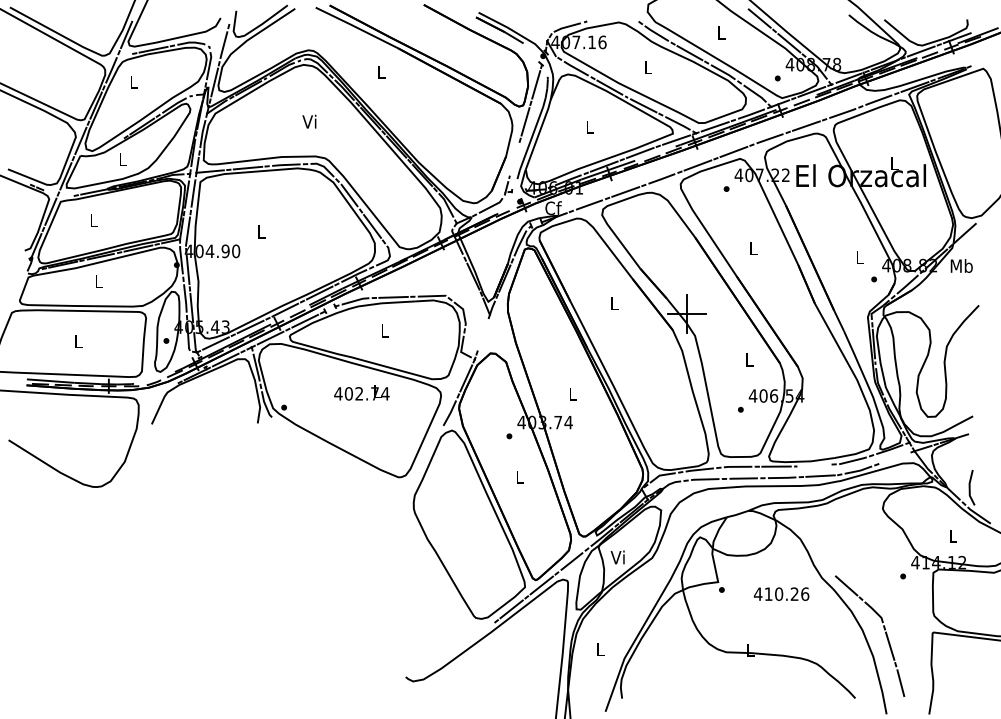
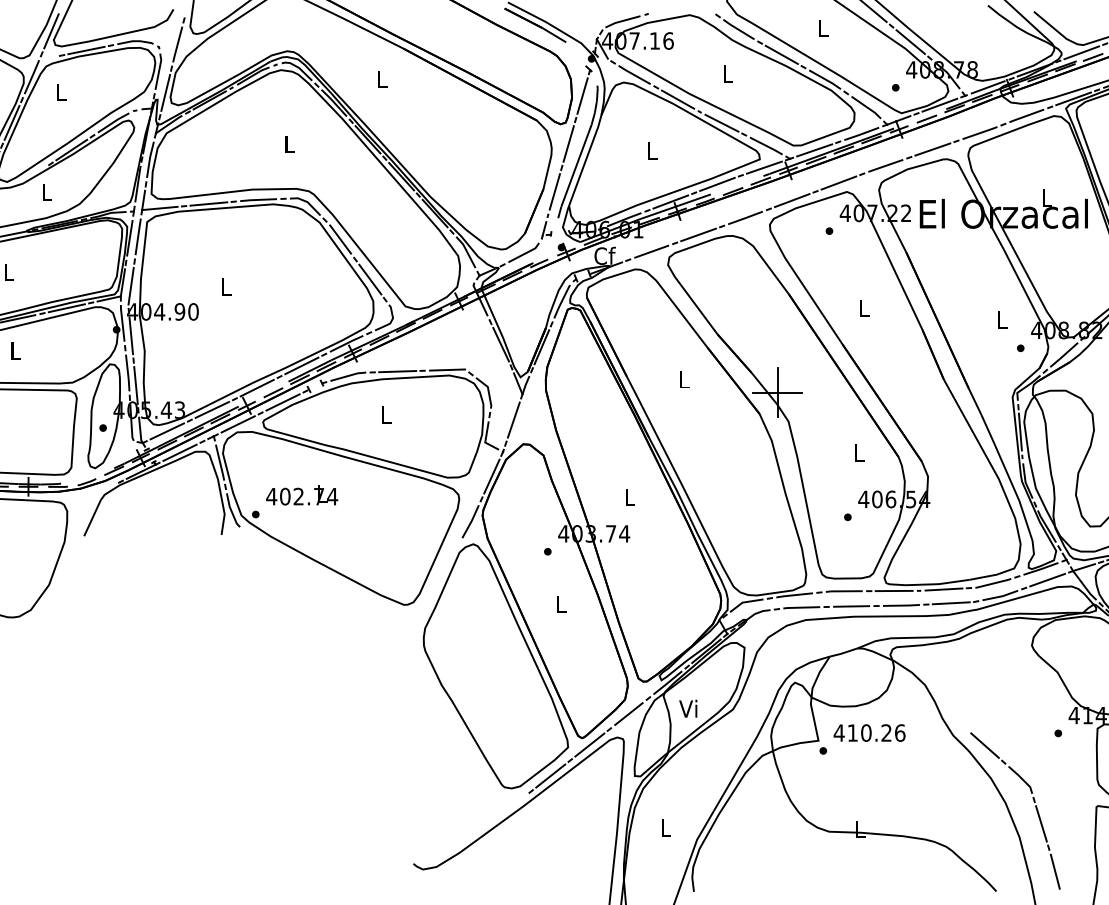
text: (309, 121) -> (288, 143), Vi -> L
line: (514, 158) -> (554, 191), added
line: (482, 334) -> (512, 419), added
text: (361, 392) -> (301, 494), moved
line: (894, 458) -> (1047, 580), added
line: (814, 465) -> (943, 589), added
text: (781, 593) -> (869, 732), moved

